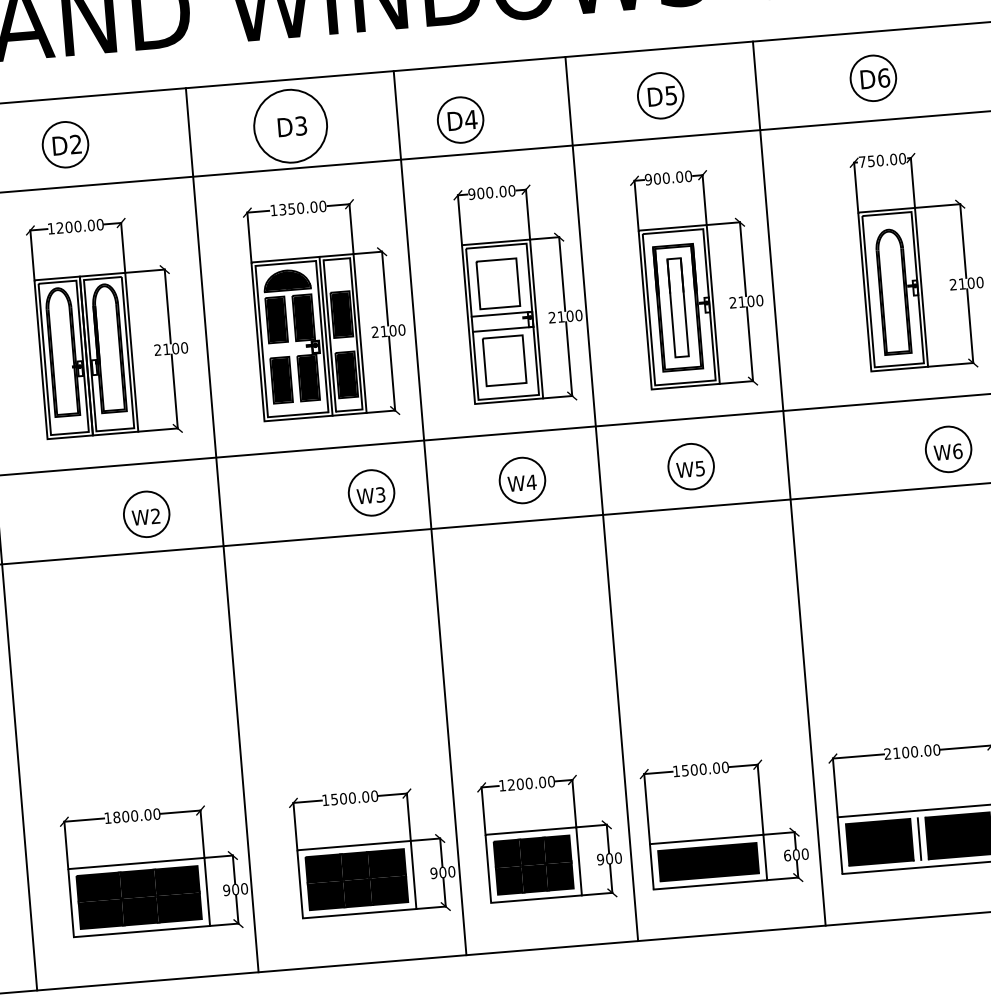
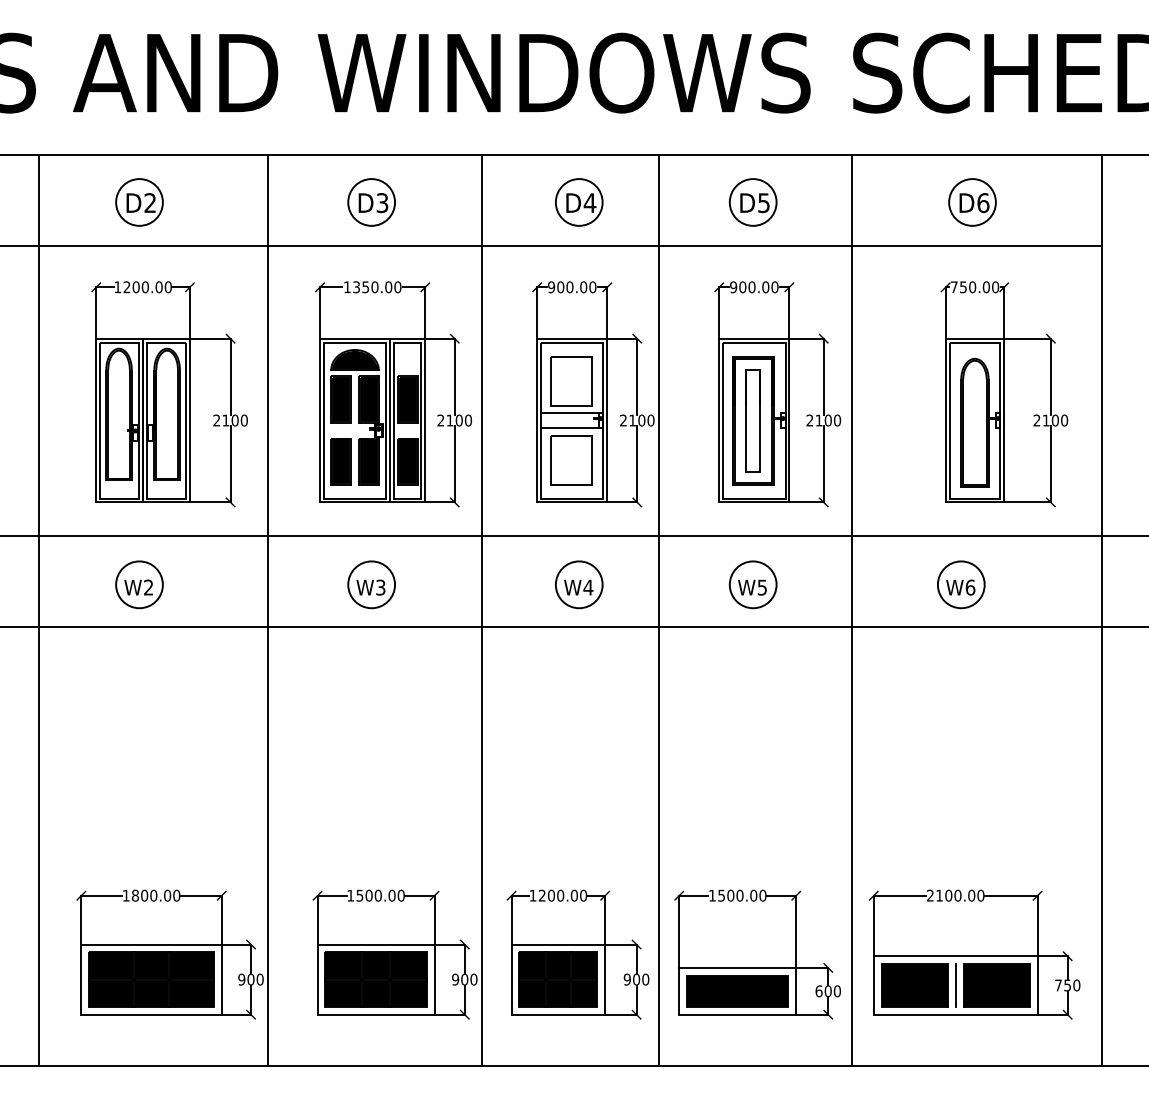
part: (460, 120) -> (579, 202), moved
circle: (290, 126) -> (371, 202), size x0.62
part: (948, 449) -> (961, 584), moved
part: (371, 492) -> (371, 584), moved
part: (146, 514) -> (139, 584), moved

